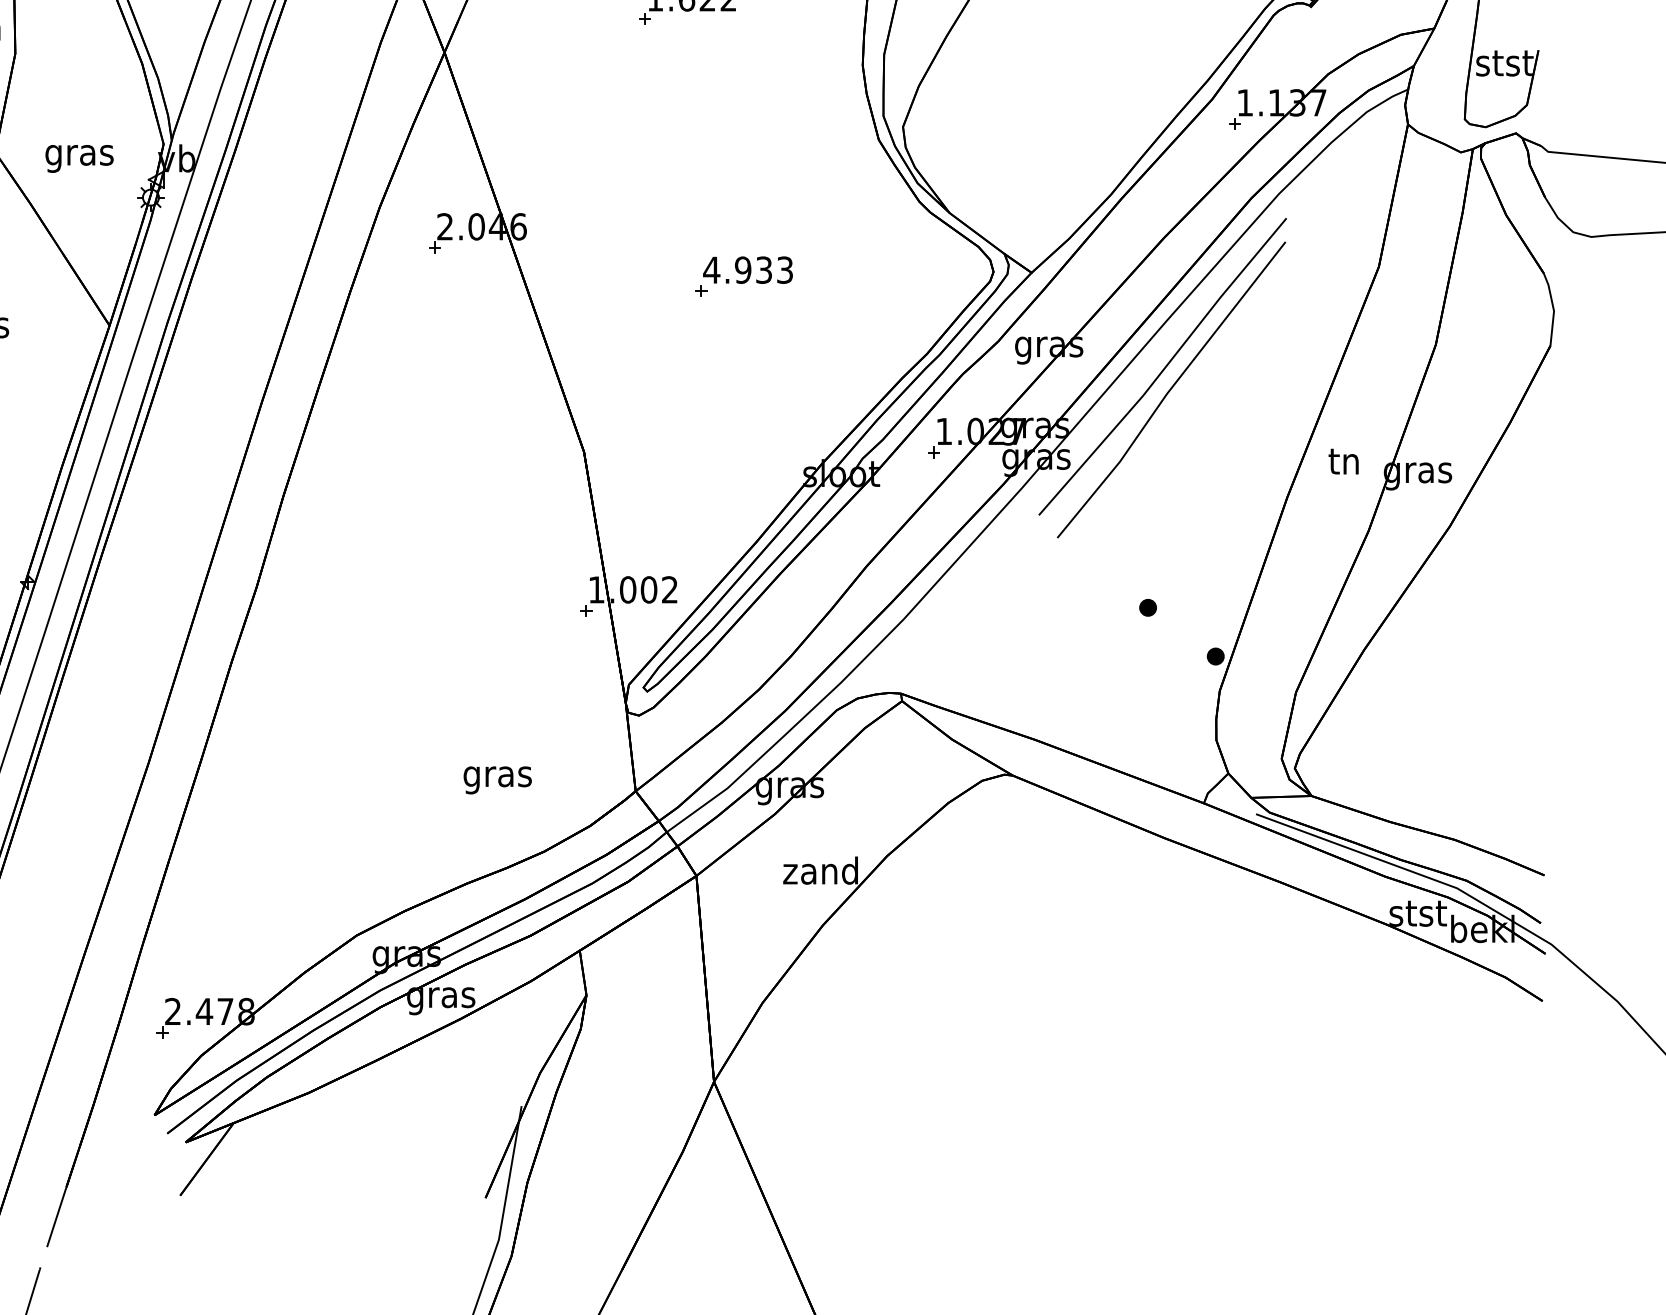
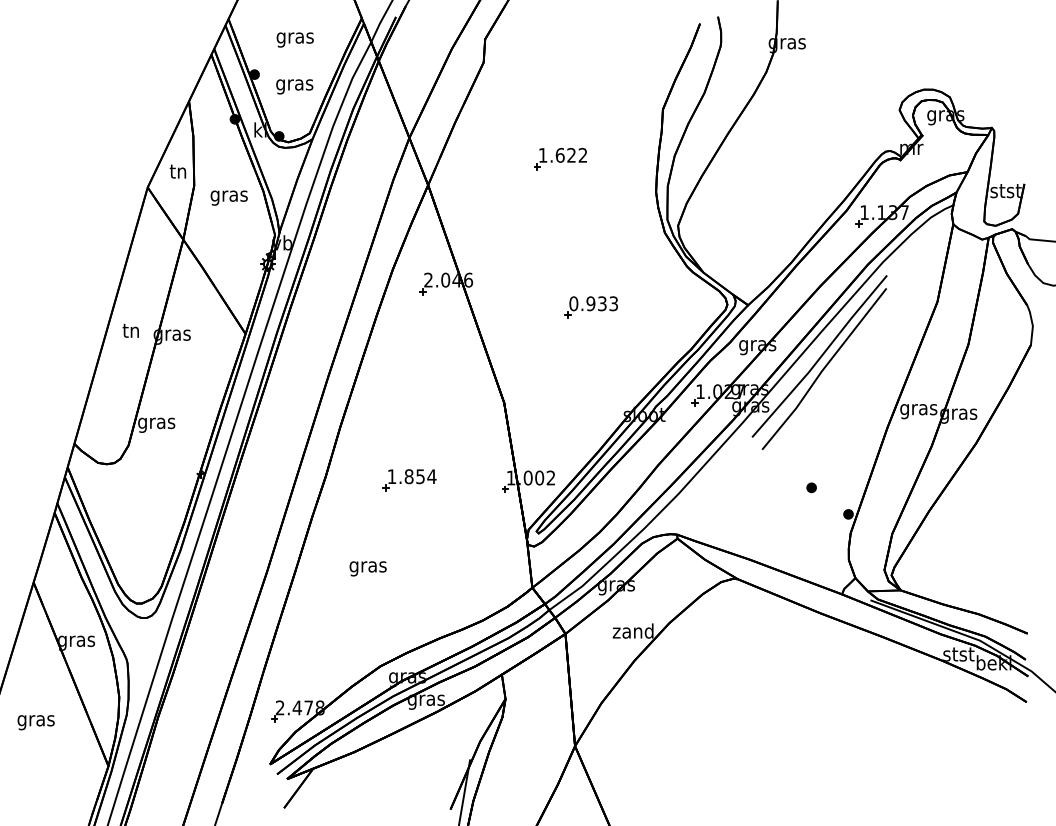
text: (78, 157) -> (228, 197), moved
text: (711, 269) -> (573, 303), 4.933 -> 0.933
text: (1344, 465) -> (918, 410), tn -> gras
part: (410, 594) -> (409, 480), added
text: (496, 779) -> (367, 568), moved

